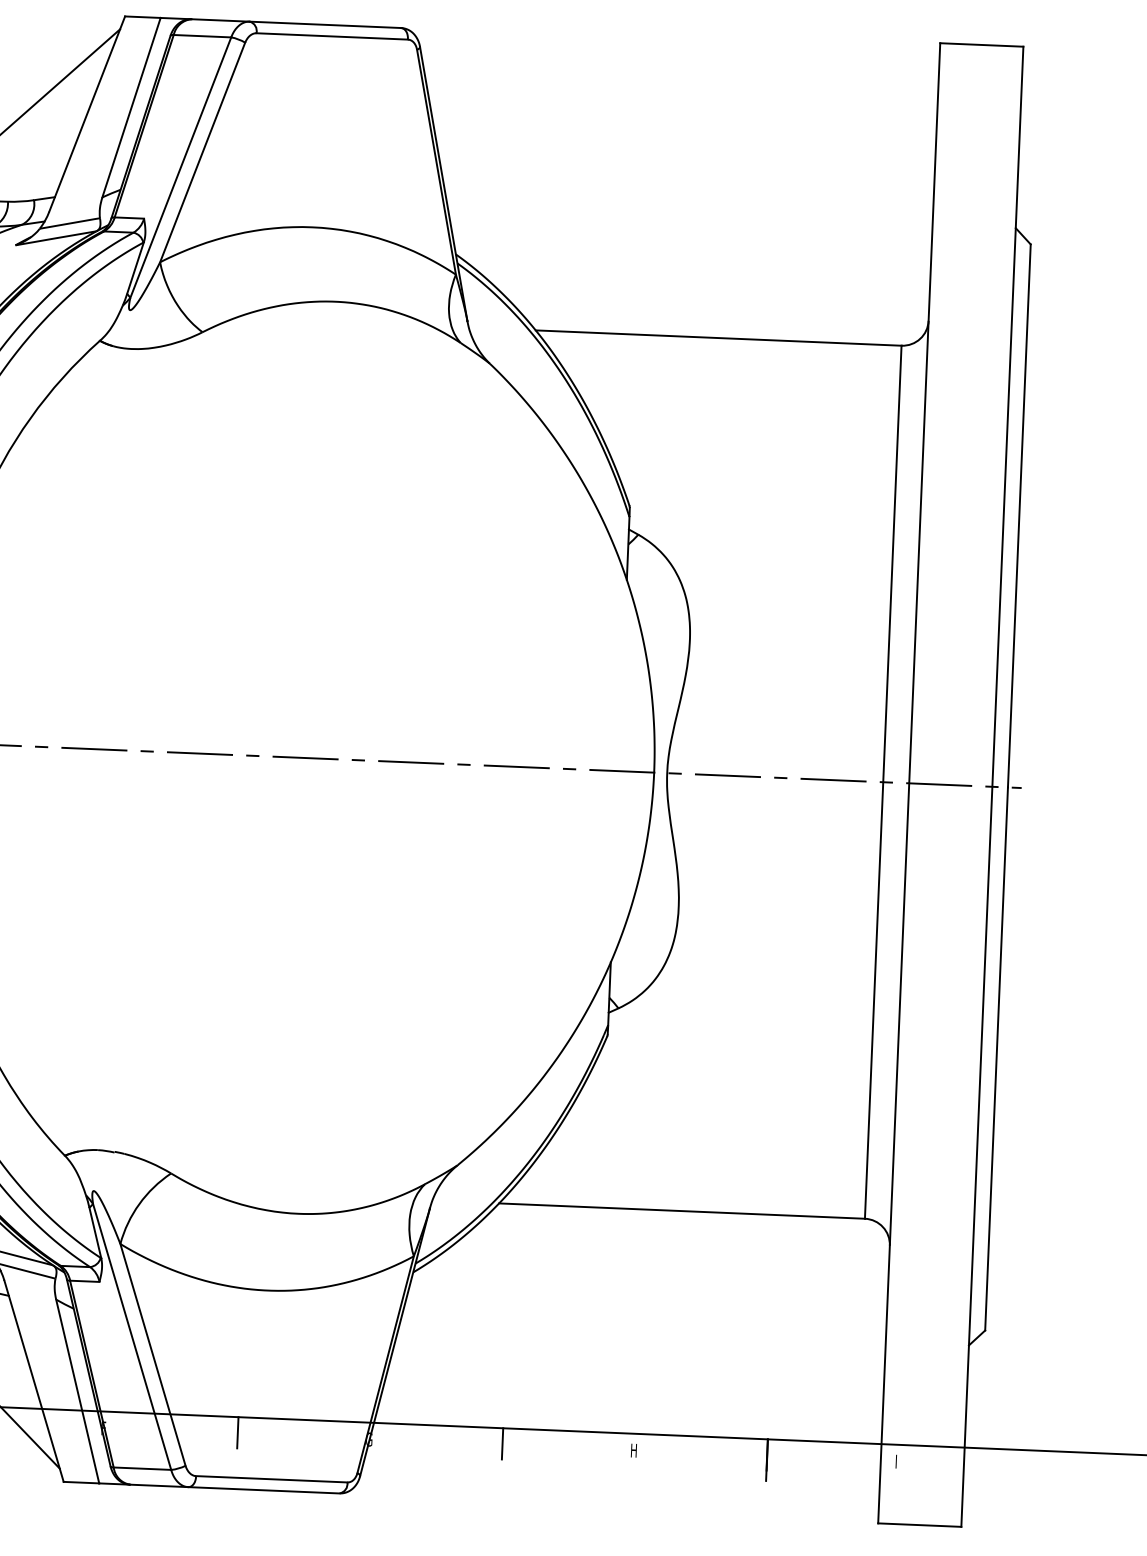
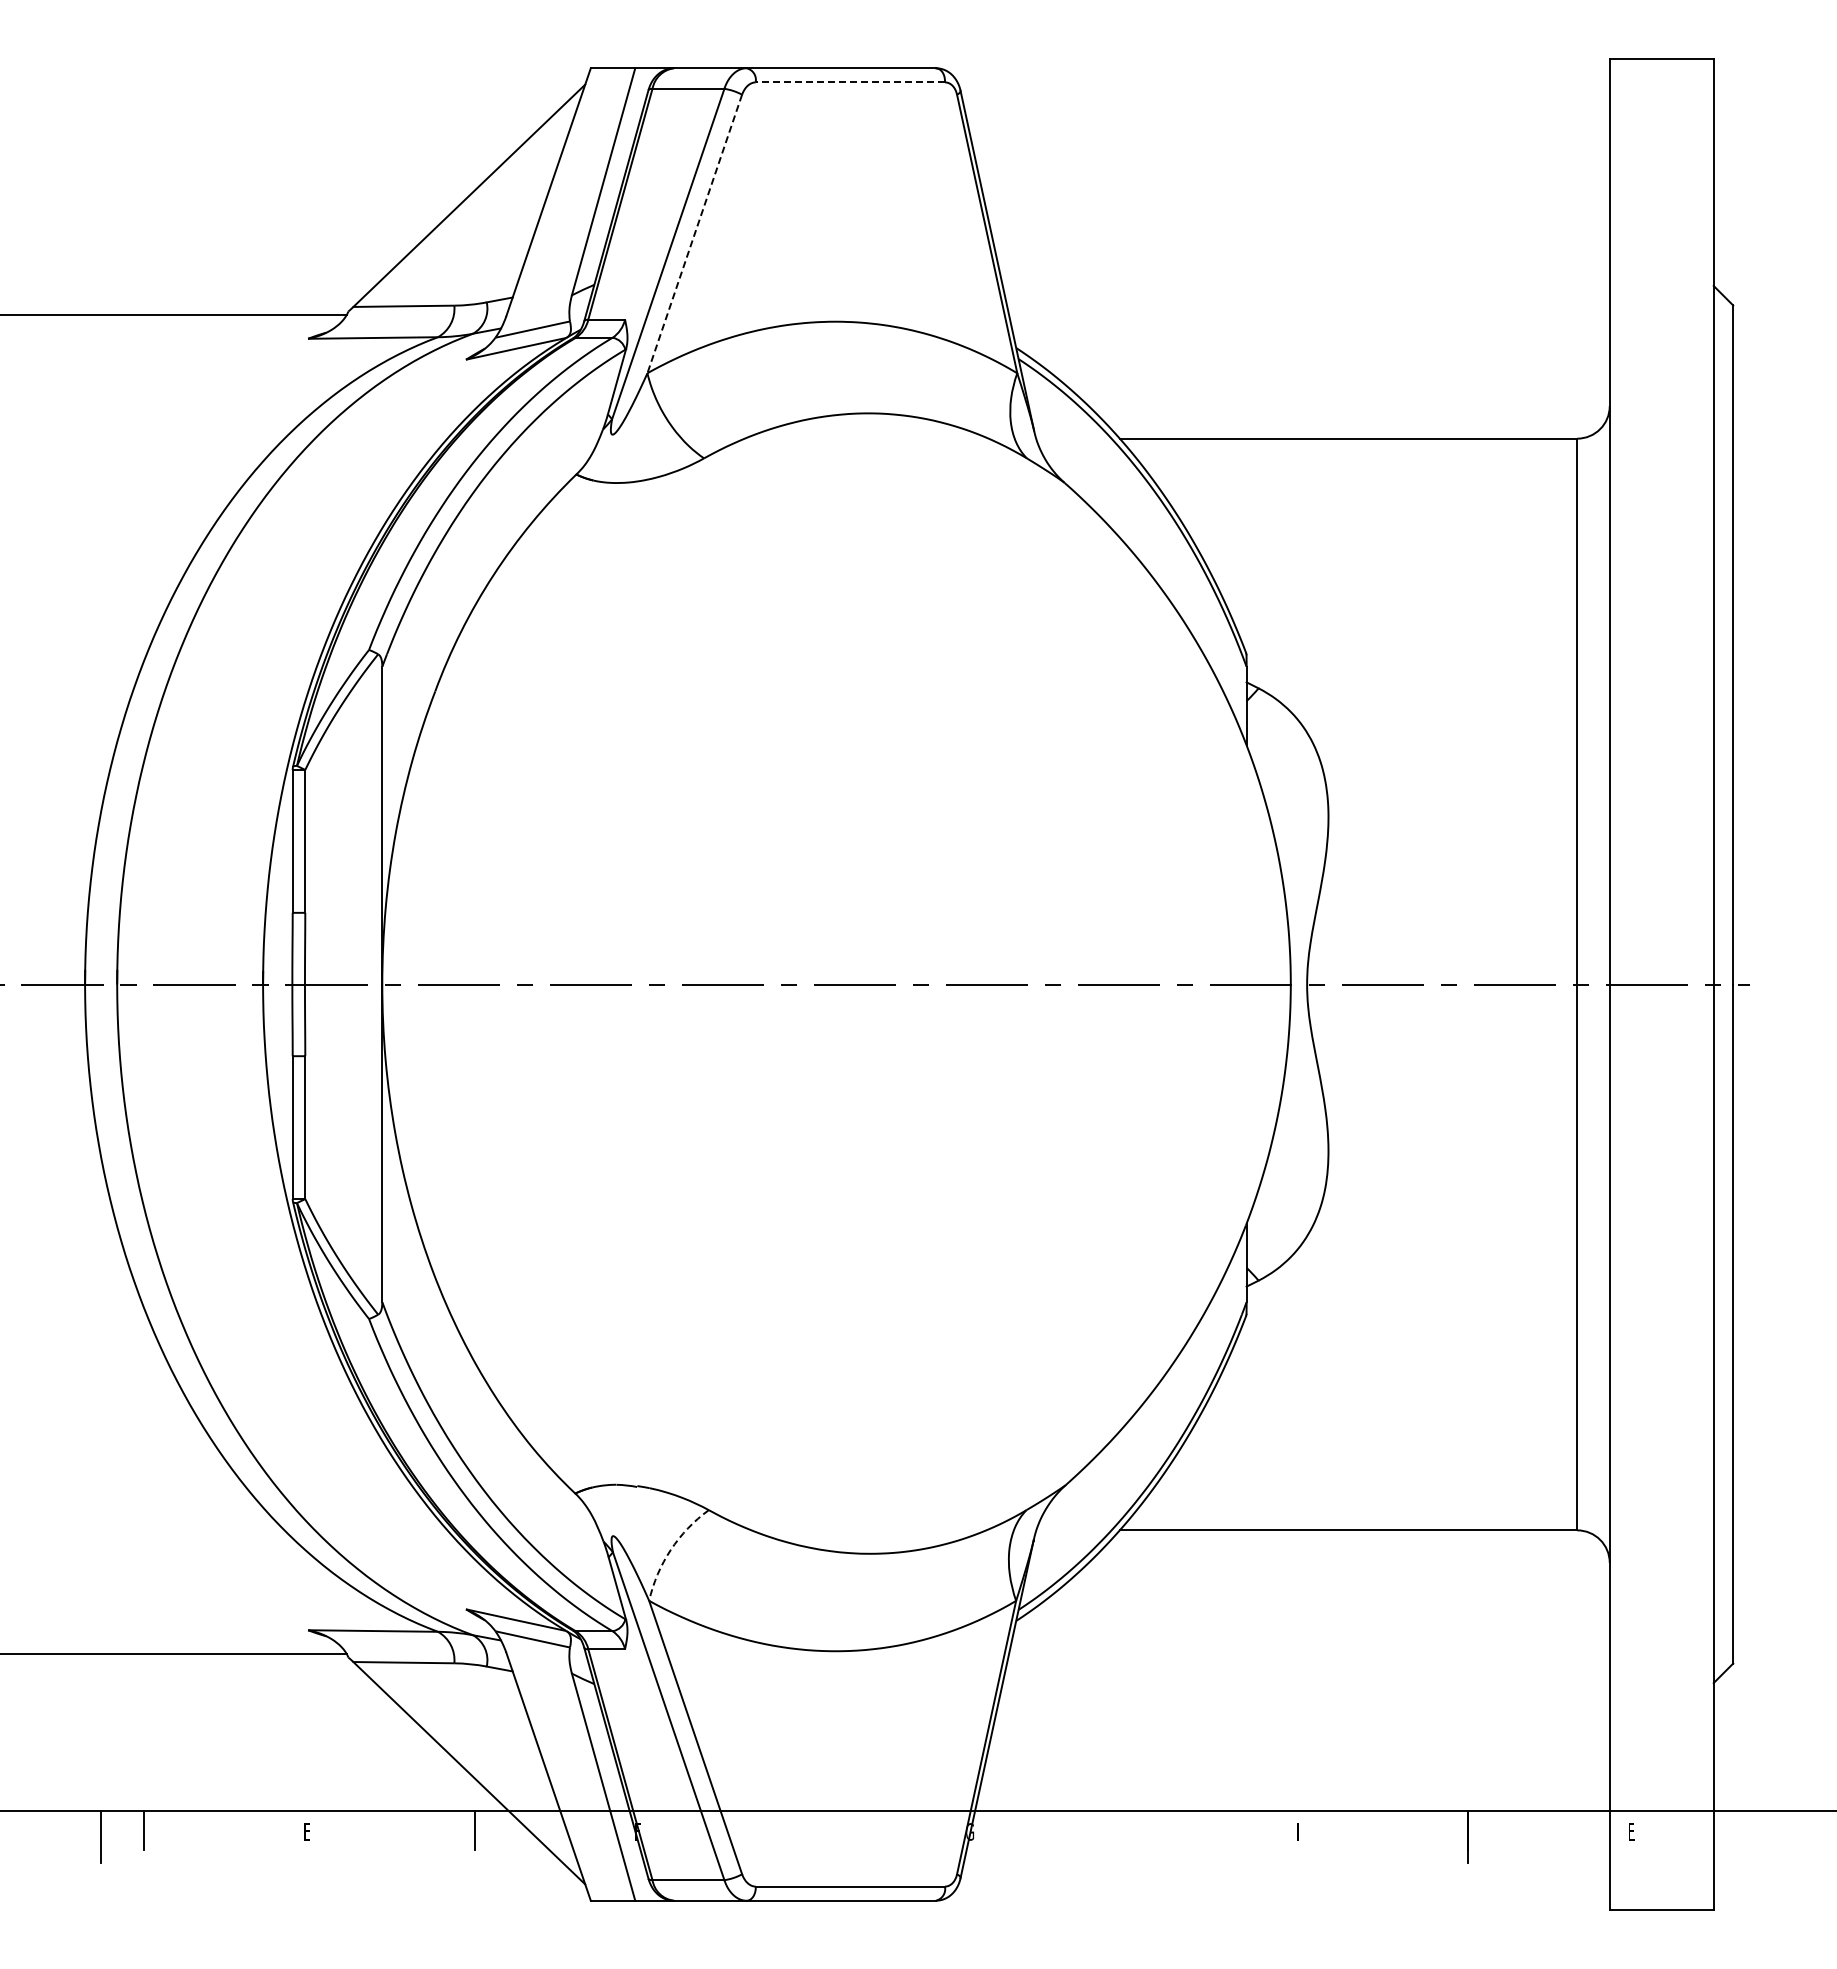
line: (332, 36) -> (850, 82), solid -> dashed
line: (202, 152) -> (694, 234), solid -> dashed
arc: (139, 1204) -> (670, 1550), solid -> dashed
line: (237, 1432) -> (805, 1829), removed
line: (502, 1443) -> (1136, 1829), removed
text: (634, 1450) -> (1301, 1831), H -> I
text: (899, 1461) -> (1632, 1831), I -> E

